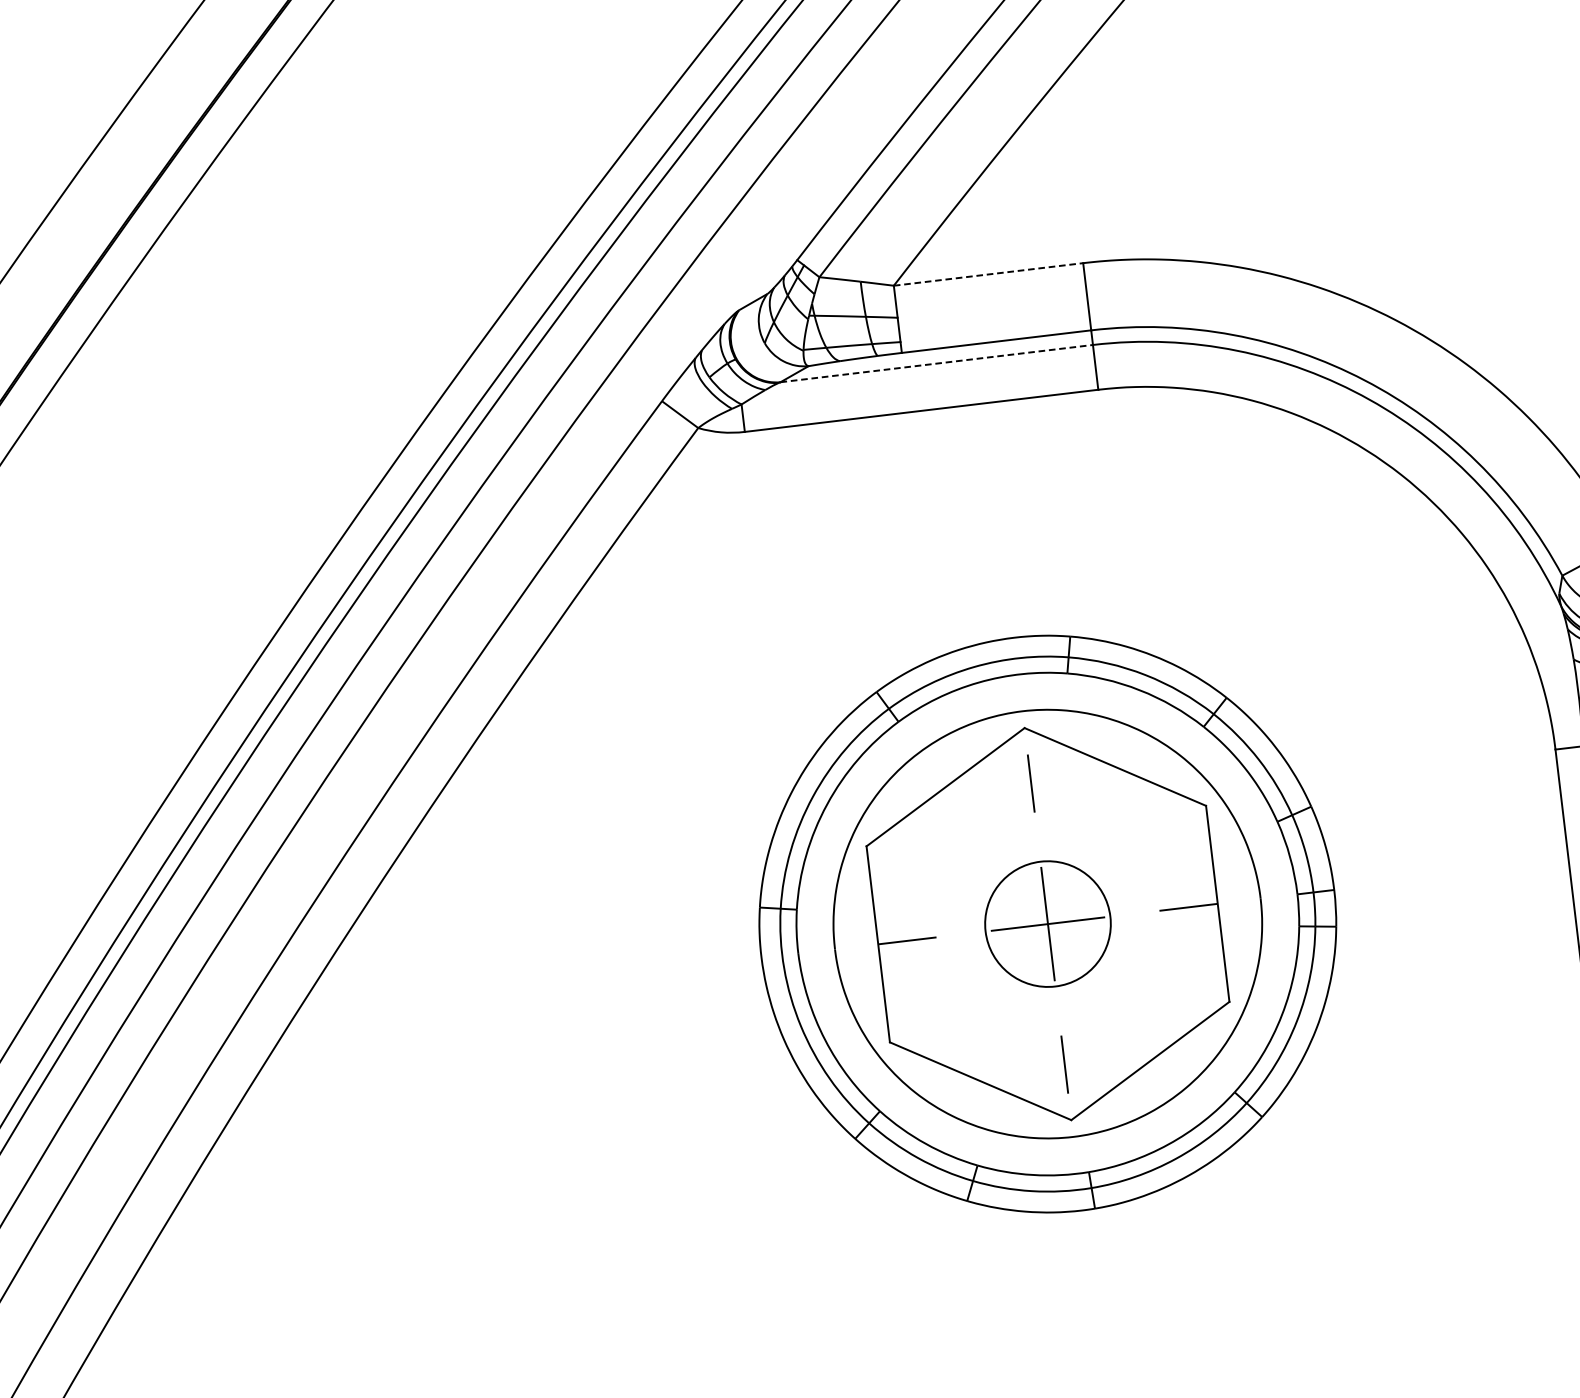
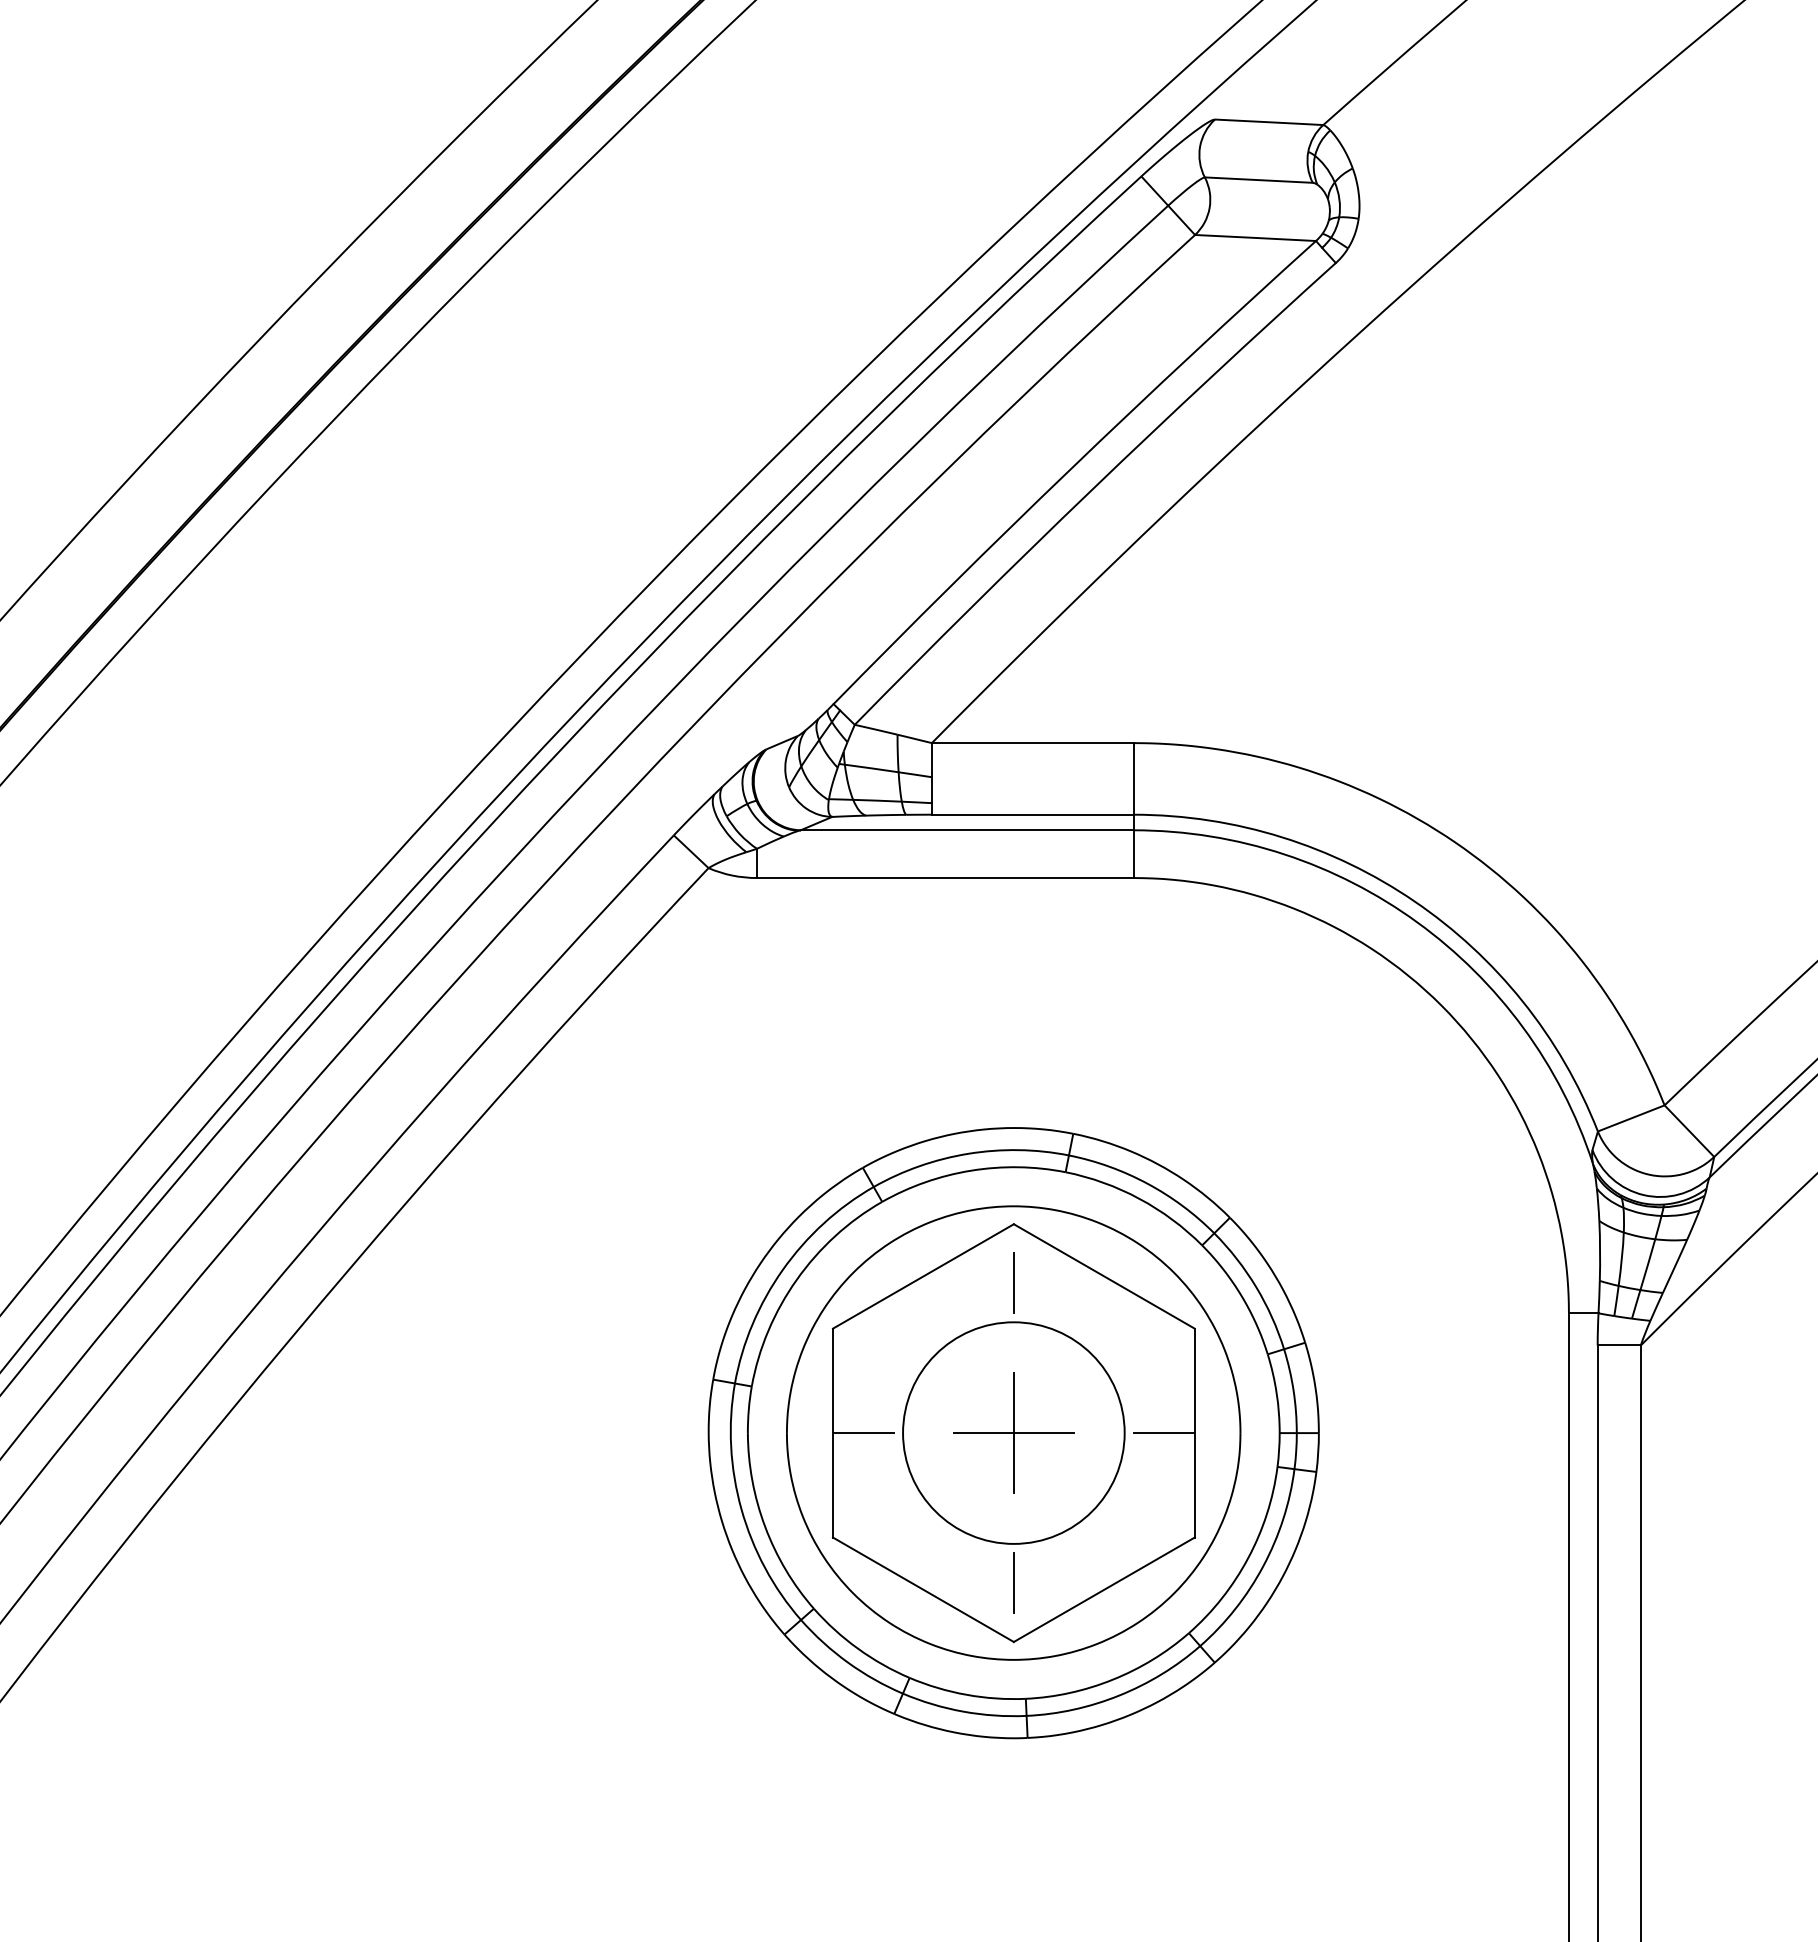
line: (988, 274) -> (1032, 743), dashed -> solid
line: (937, 363) -> (967, 830), dashed -> solid
circle: (1047, 923) -> (1013, 1432), size x1.67

